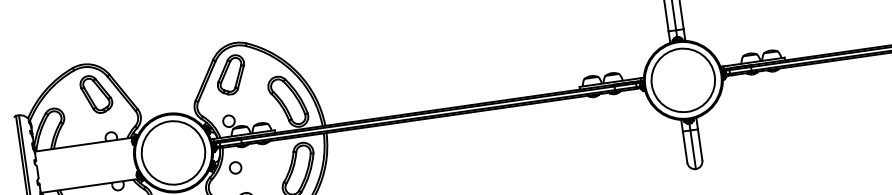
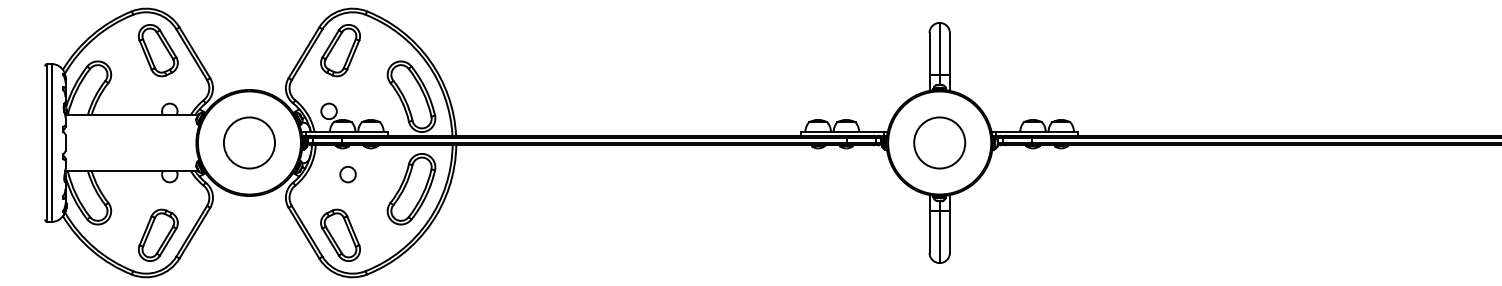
circle: (683, 80) -> (939, 142), size x0.6
circle: (173, 152) -> (249, 142), size x0.6
circle: (235, 167) -> (347, 174), moved

